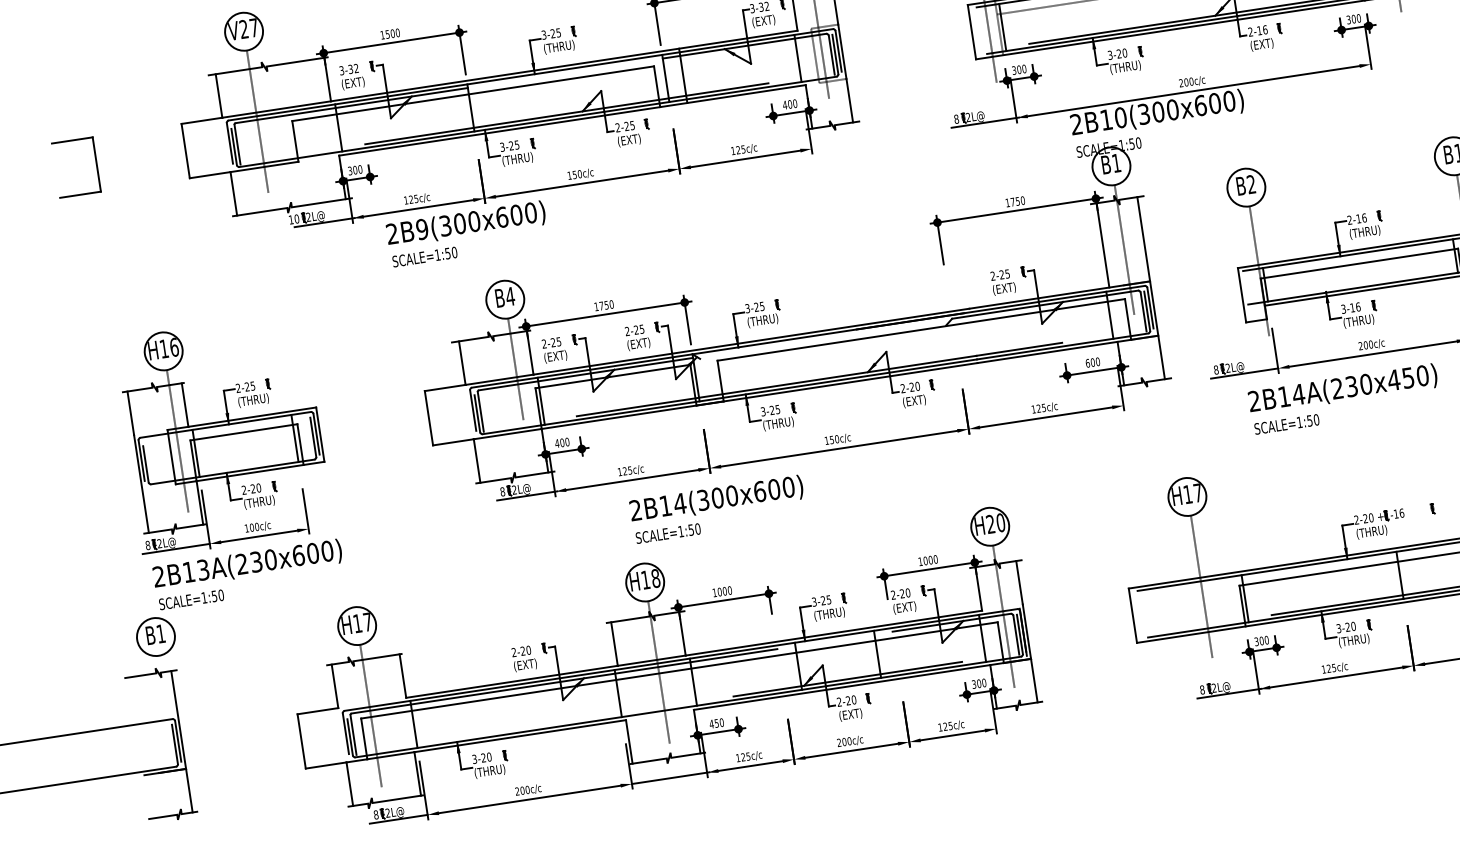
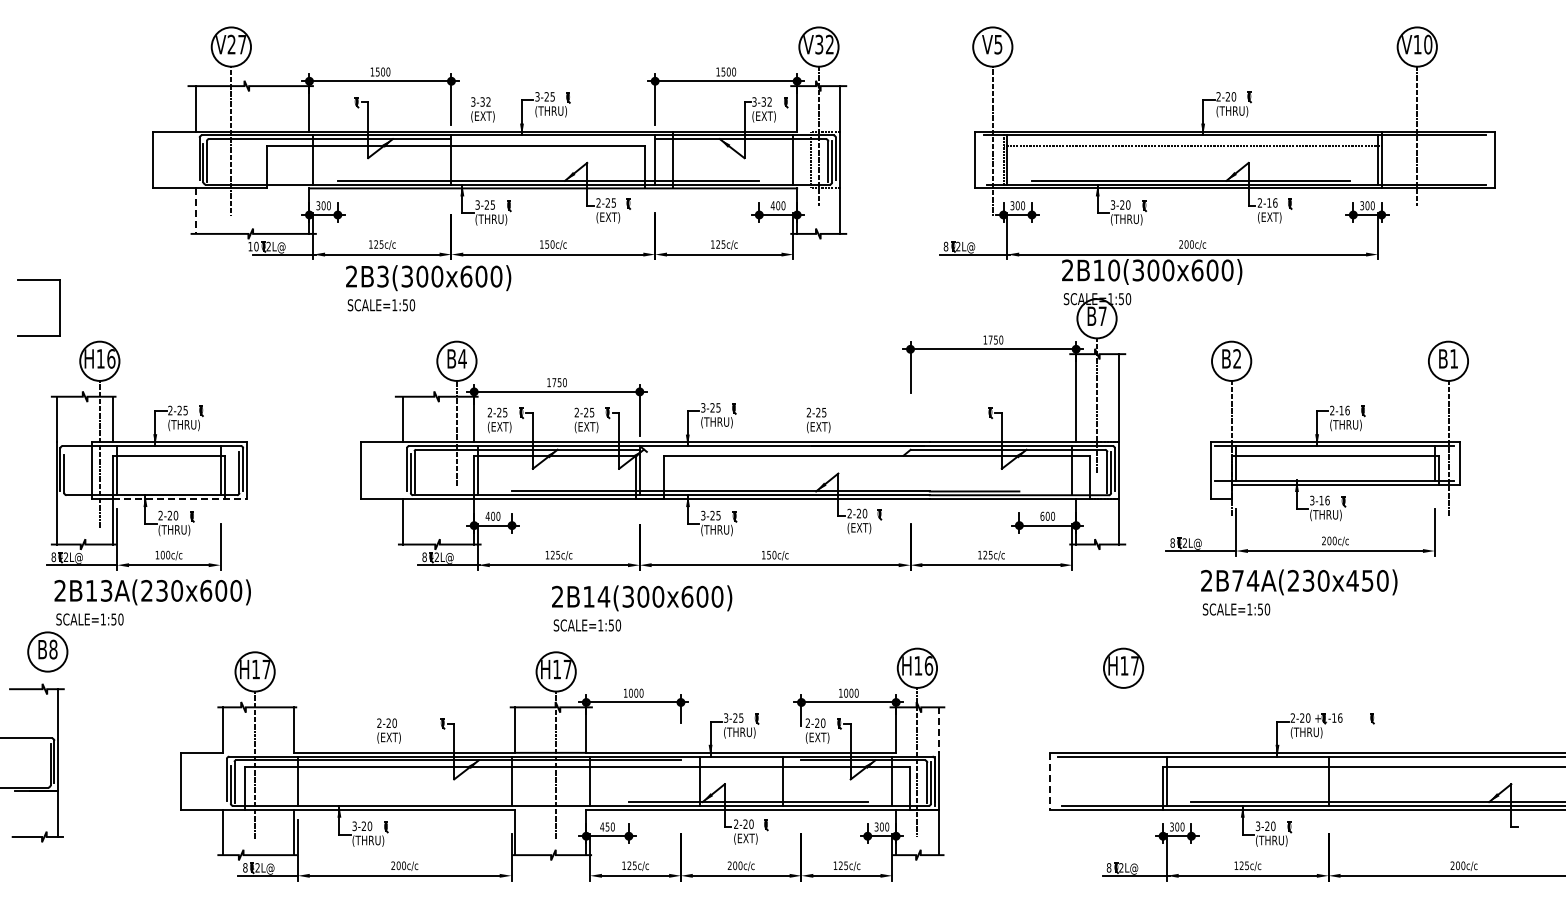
text: (351, 76) -> (482, 109), moved
text: (1116, 162) -> (1102, 315), B1 -> B7
part: (95, 164) -> (59, 307), moved
line: (233, 194) -> (195, 211), solid -> dashed
text: (421, 229) -> (382, 276), 2B9(300x600) -> 2B3(300x600)
text: (1003, 282) -> (818, 420), moved
text: (1283, 396) -> (1237, 580), 2B14A(230x450) -> 2B74A(230x450)
line: (260, 471) -> (180, 499), solid -> dashed
text: (995, 523) -> (923, 665), H20 -> H16
text: (655, 578) -> (567, 669), H18 -> H17
line: (1019, 583) -> (938, 730), solid -> dashed
line: (1201, 585) -> (1124, 761), removed
line: (1132, 615) -> (1049, 781), solid -> dashed
text: (161, 633) -> (53, 649), B1 -> B8
text: (523, 658) -> (388, 730), moved
line: (670, 777) -> (551, 875), removed

